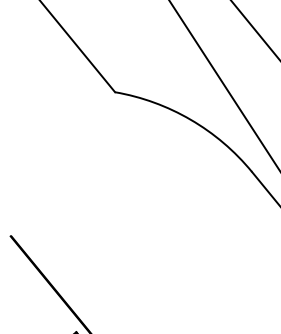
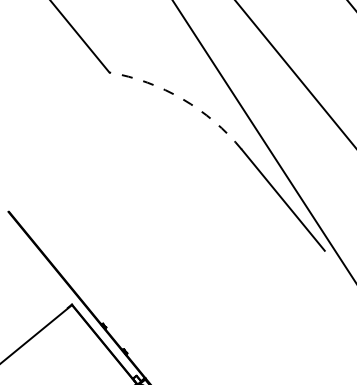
arc: (190, 120) -> (182, 99), solid -> dashed

